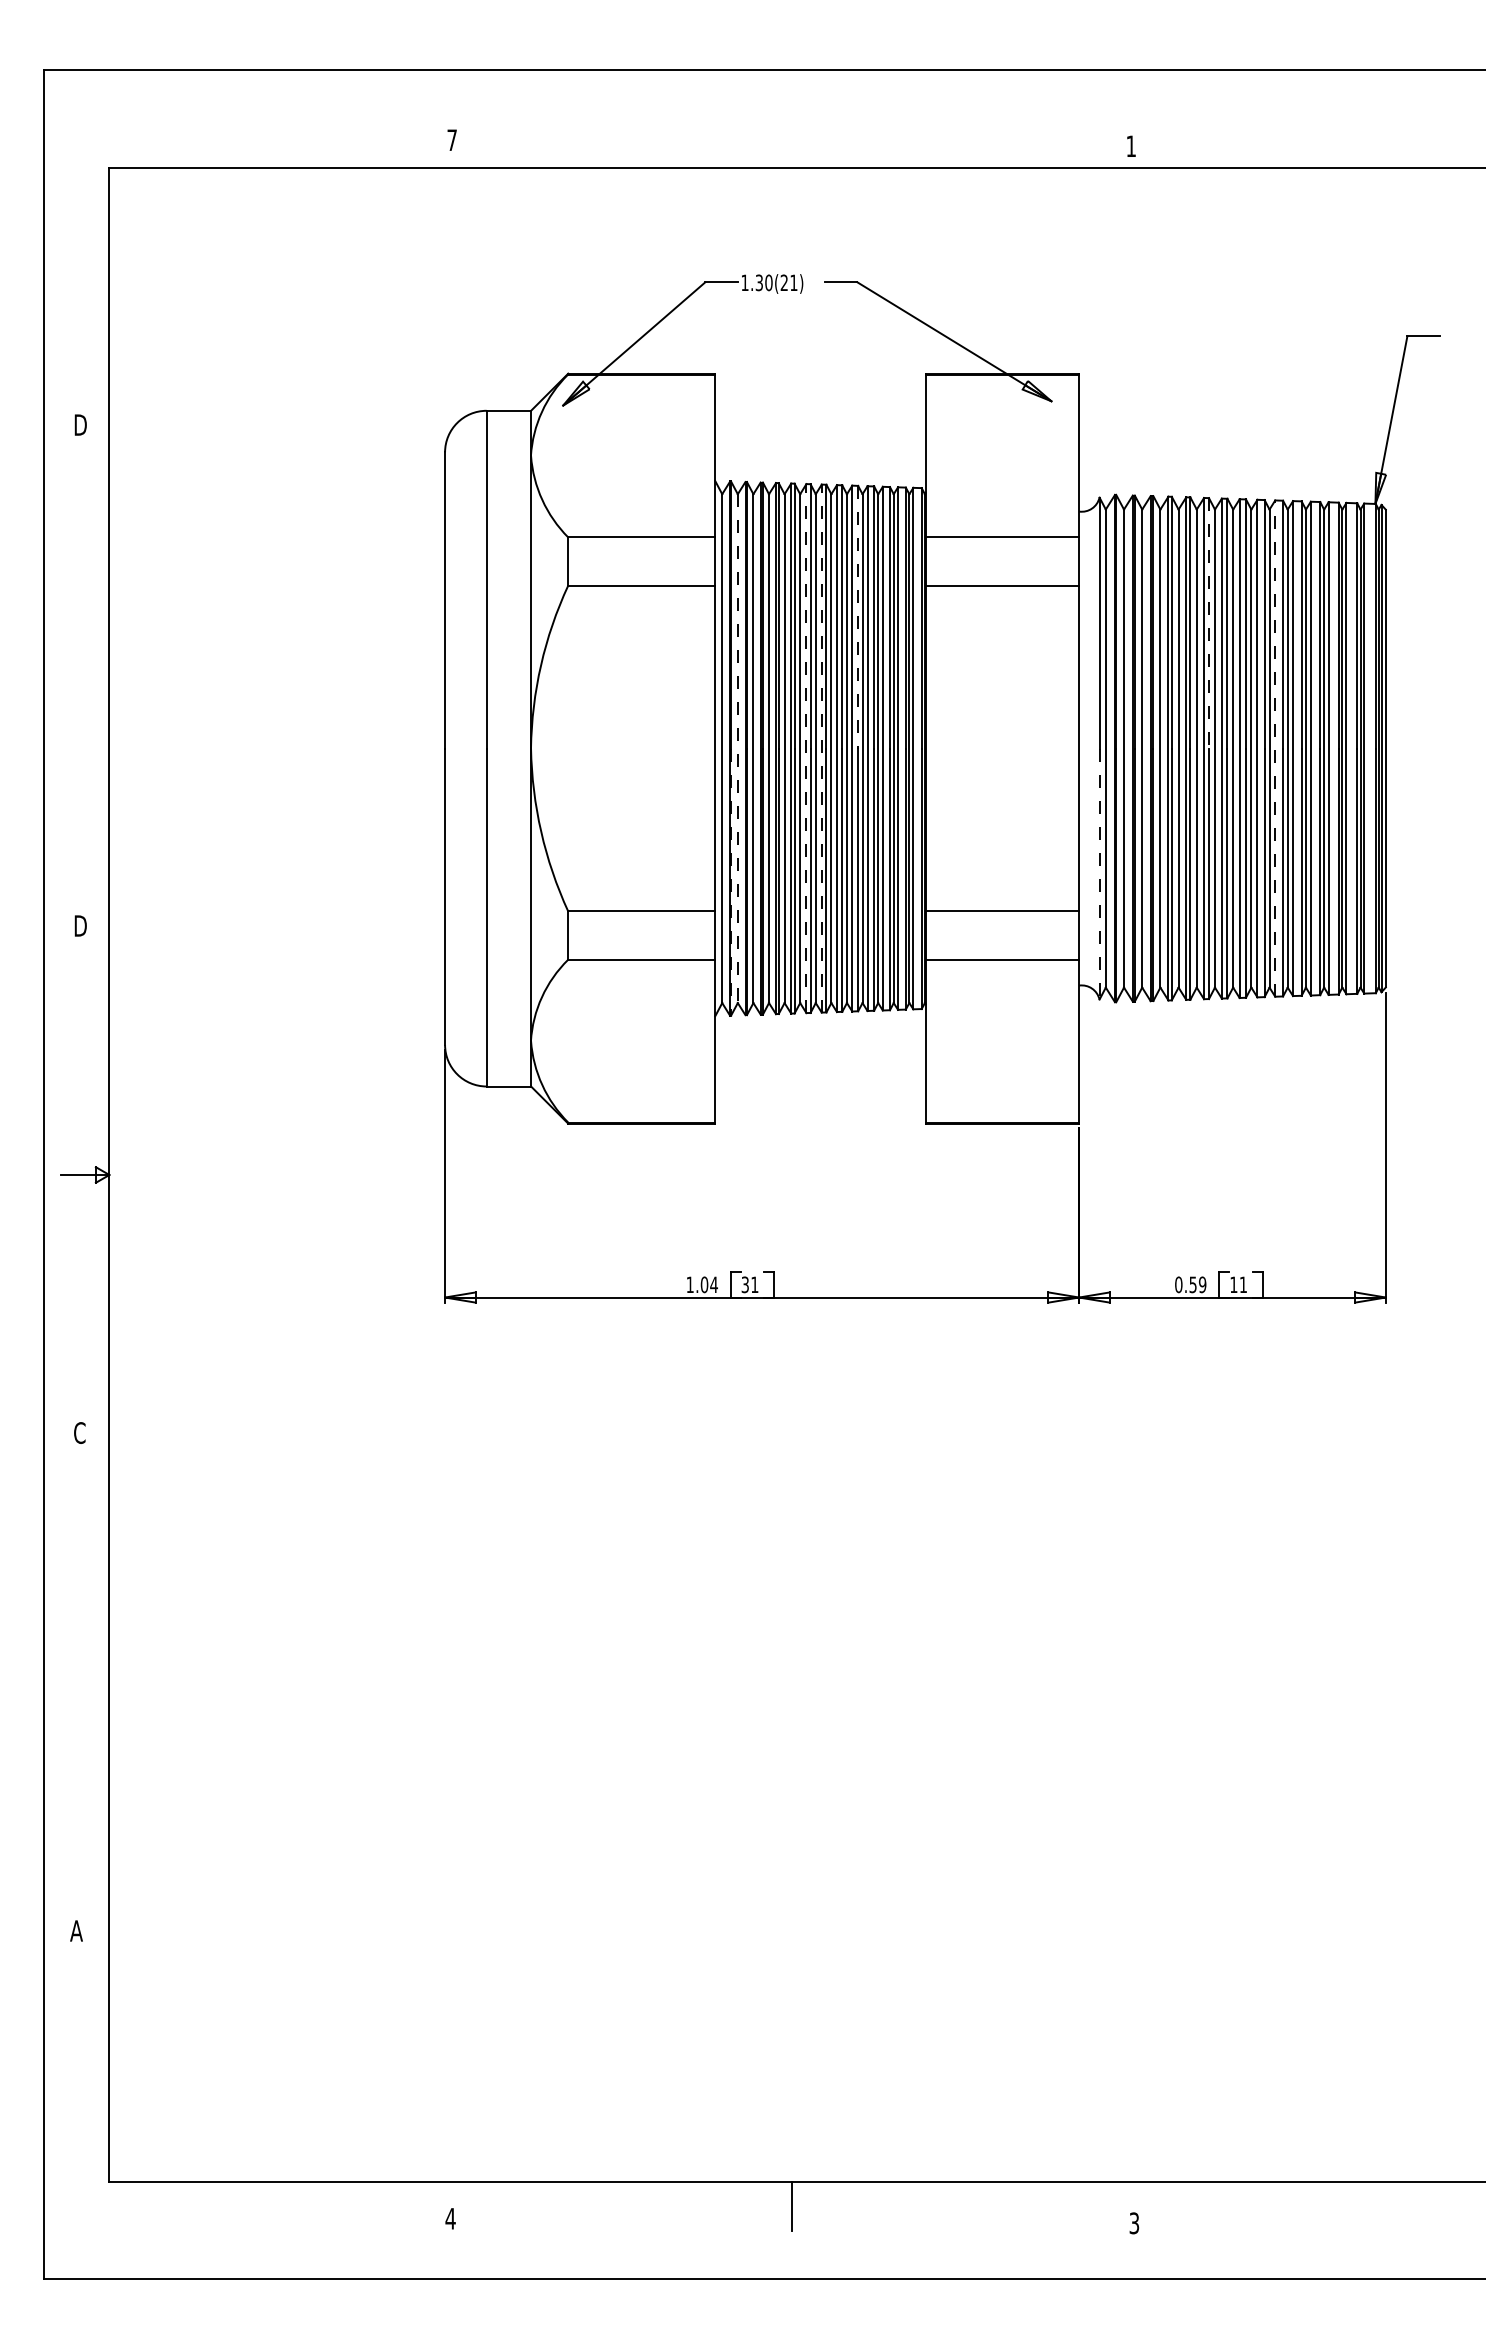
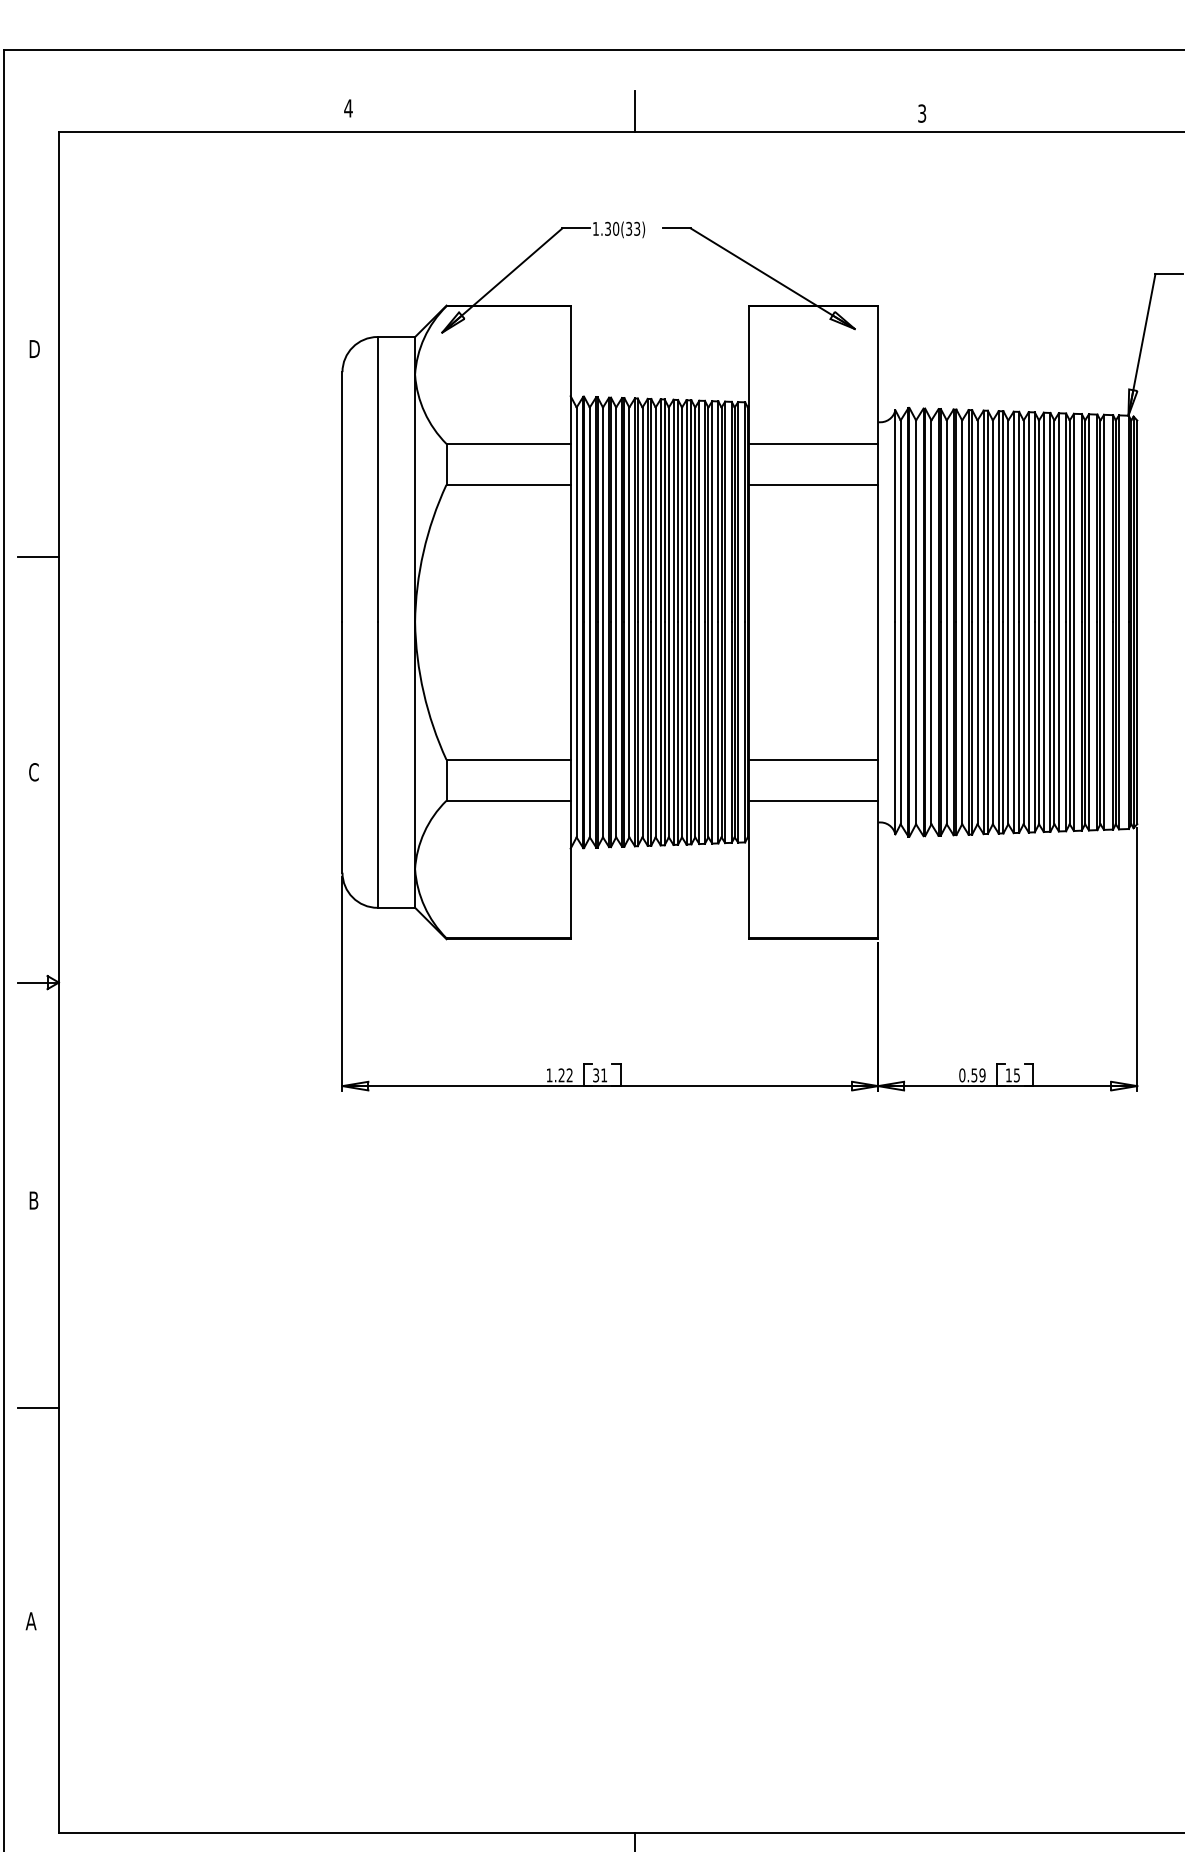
text: (452, 139) -> (348, 107), 7 -> 4
line: (791, 143) -> (635, 111), added
text: (1130, 146) -> (921, 113), 1 -> 3
text: (788, 282) -> (632, 228), 1.30(21) -> 1.30(33)
line: (858, 617) -> (691, 511), dashed -> solid
line: (1208, 623) -> (987, 516), dashed -> solid
line: (84, 671) -> (37, 557), added
line: (806, 748) -> (647, 622), dashed -> solid
line: (821, 748) -> (660, 622), dashed -> solid
line: (1275, 748) -> (1044, 622), dashed -> solid
line: (737, 749) -> (589, 623), dashed -> solid
line: (1099, 874) -> (895, 728), dashed -> solid
line: (731, 882) -> (584, 735), dashed -> solid
text: (80, 925) -> (34, 771), D -> C
text: (708, 1284) -> (565, 1075), 1.04 -> 1.22
text: (1242, 1284) -> (1016, 1075), 11 -> 15
text: (79, 1432) -> (33, 1200), C -> B
line: (84, 1678) -> (37, 1407), added

